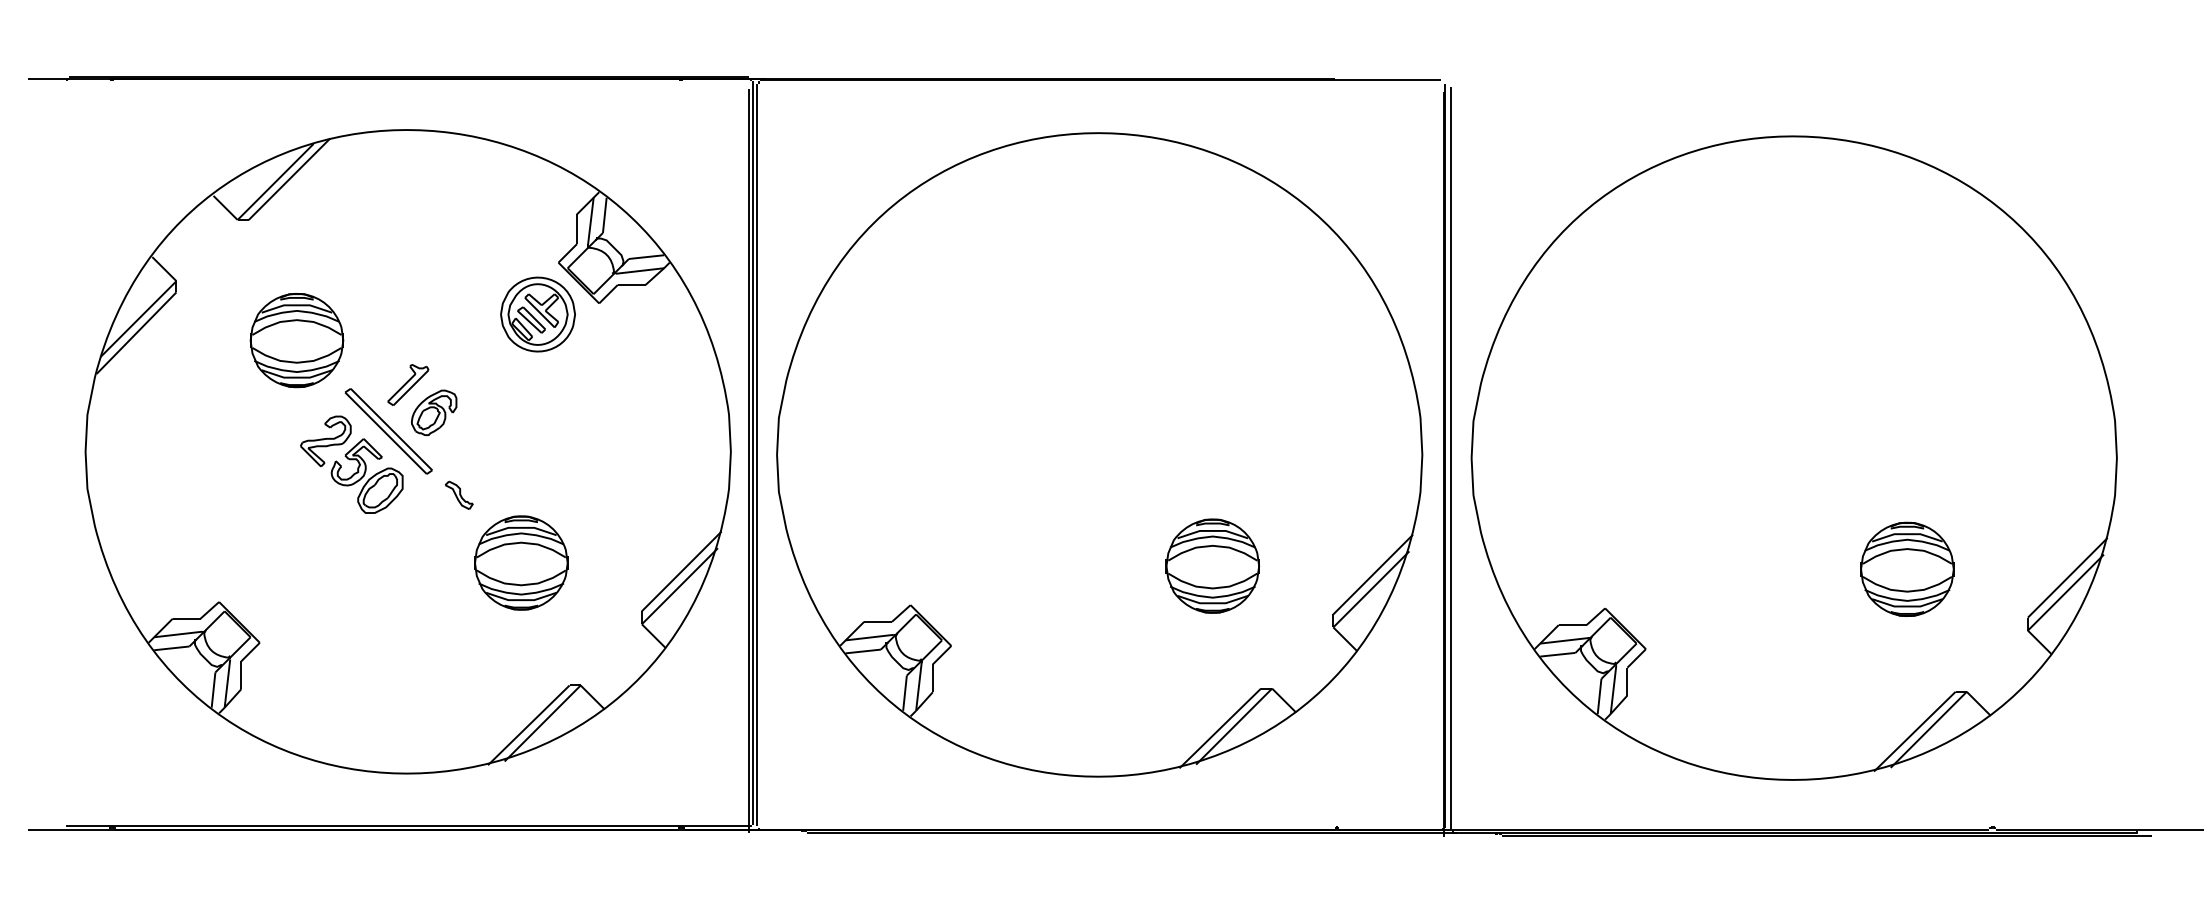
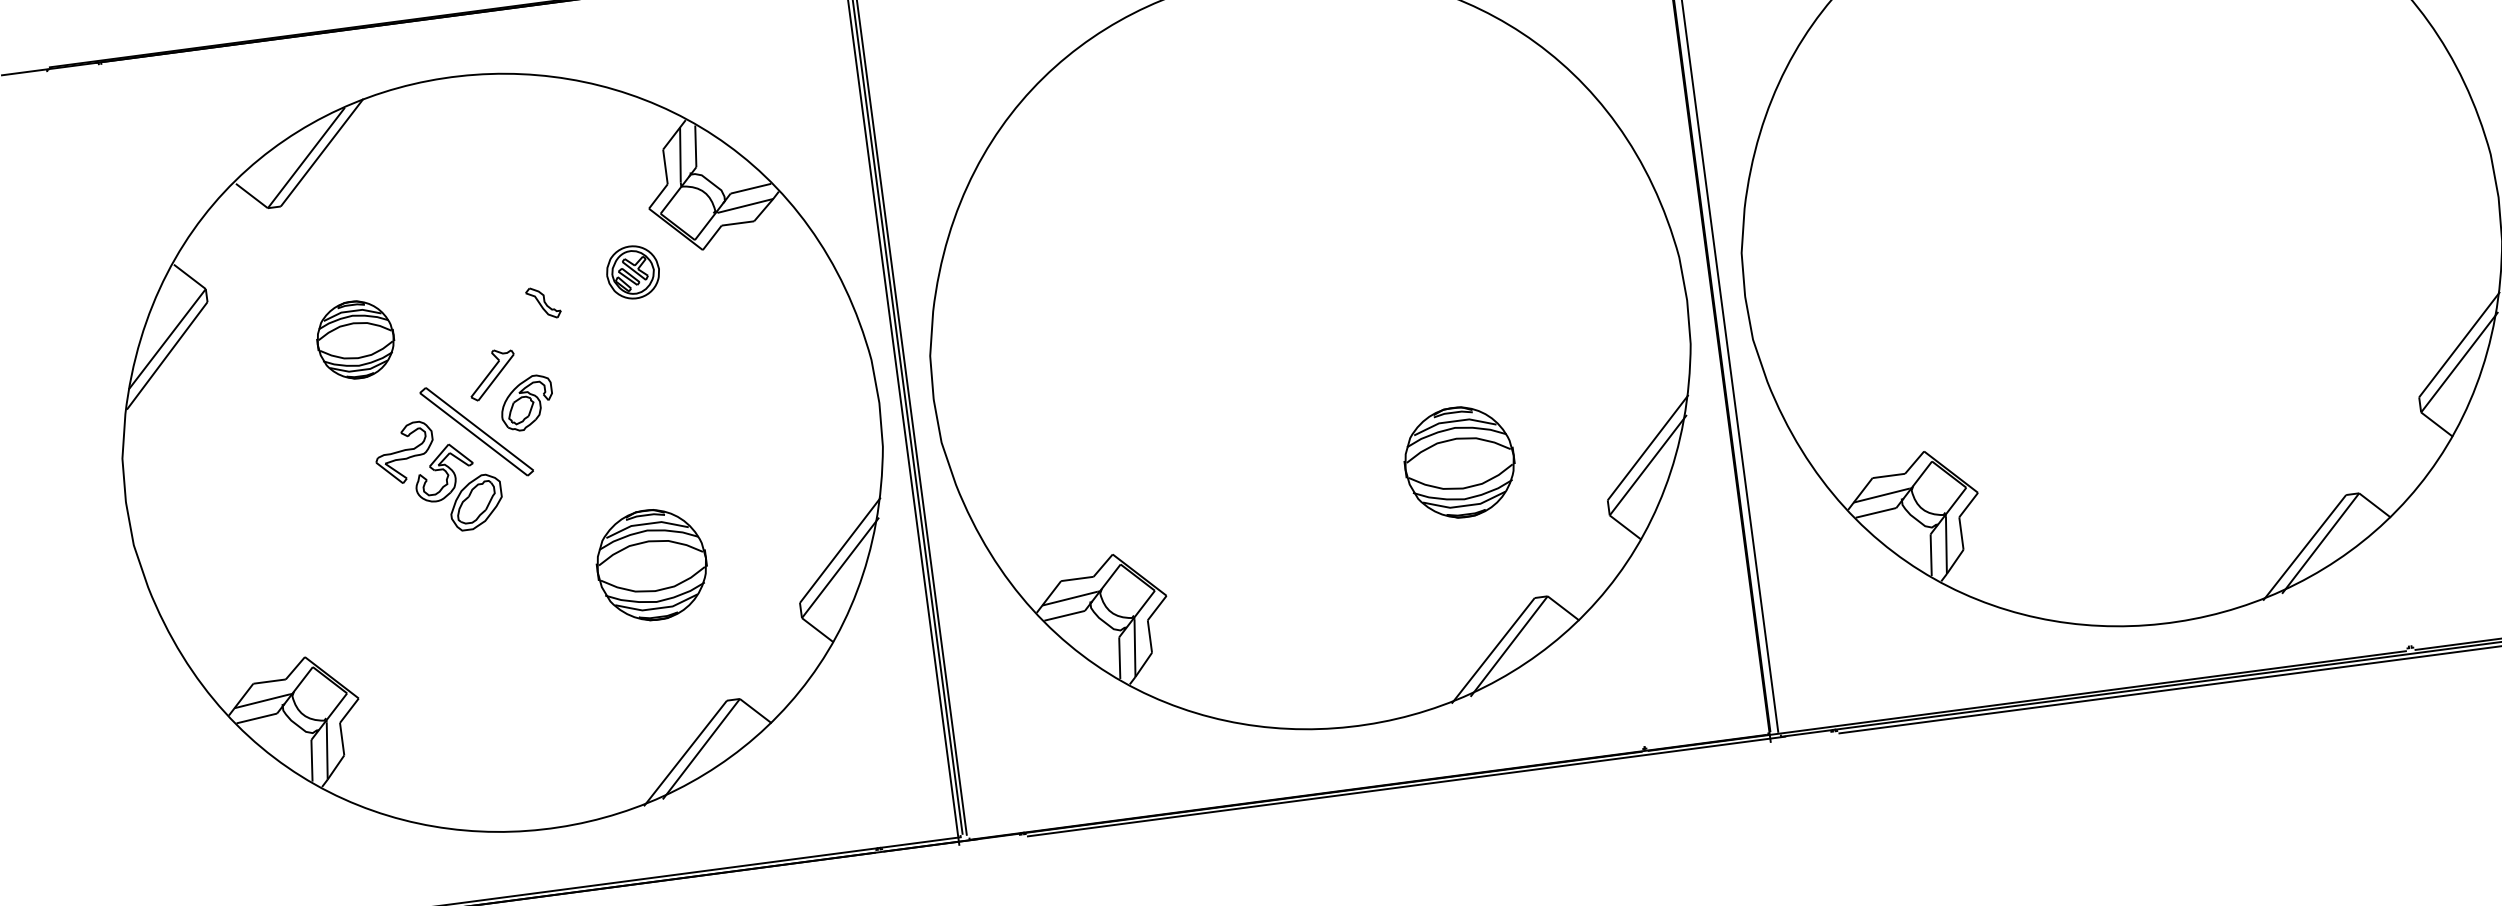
part: (537, 314) -> (632, 272), size x0.6
part: (296, 340) -> (355, 339), size x0.7
part: (459, 494) -> (543, 301), moved
part: (1907, 568) -> (2271, 358), removed

